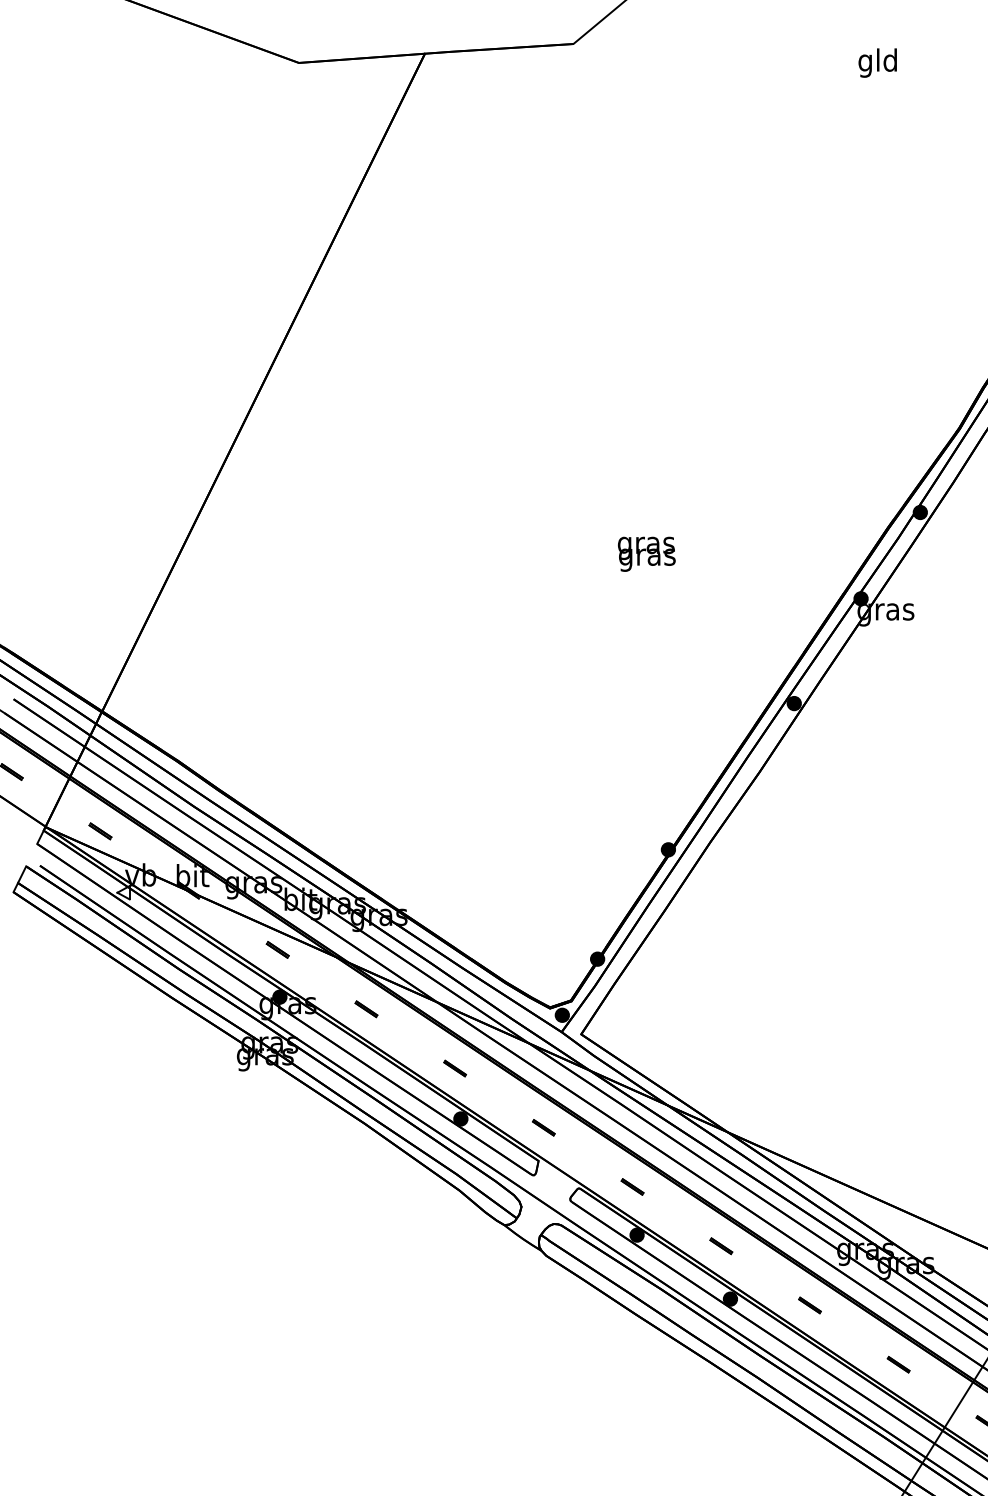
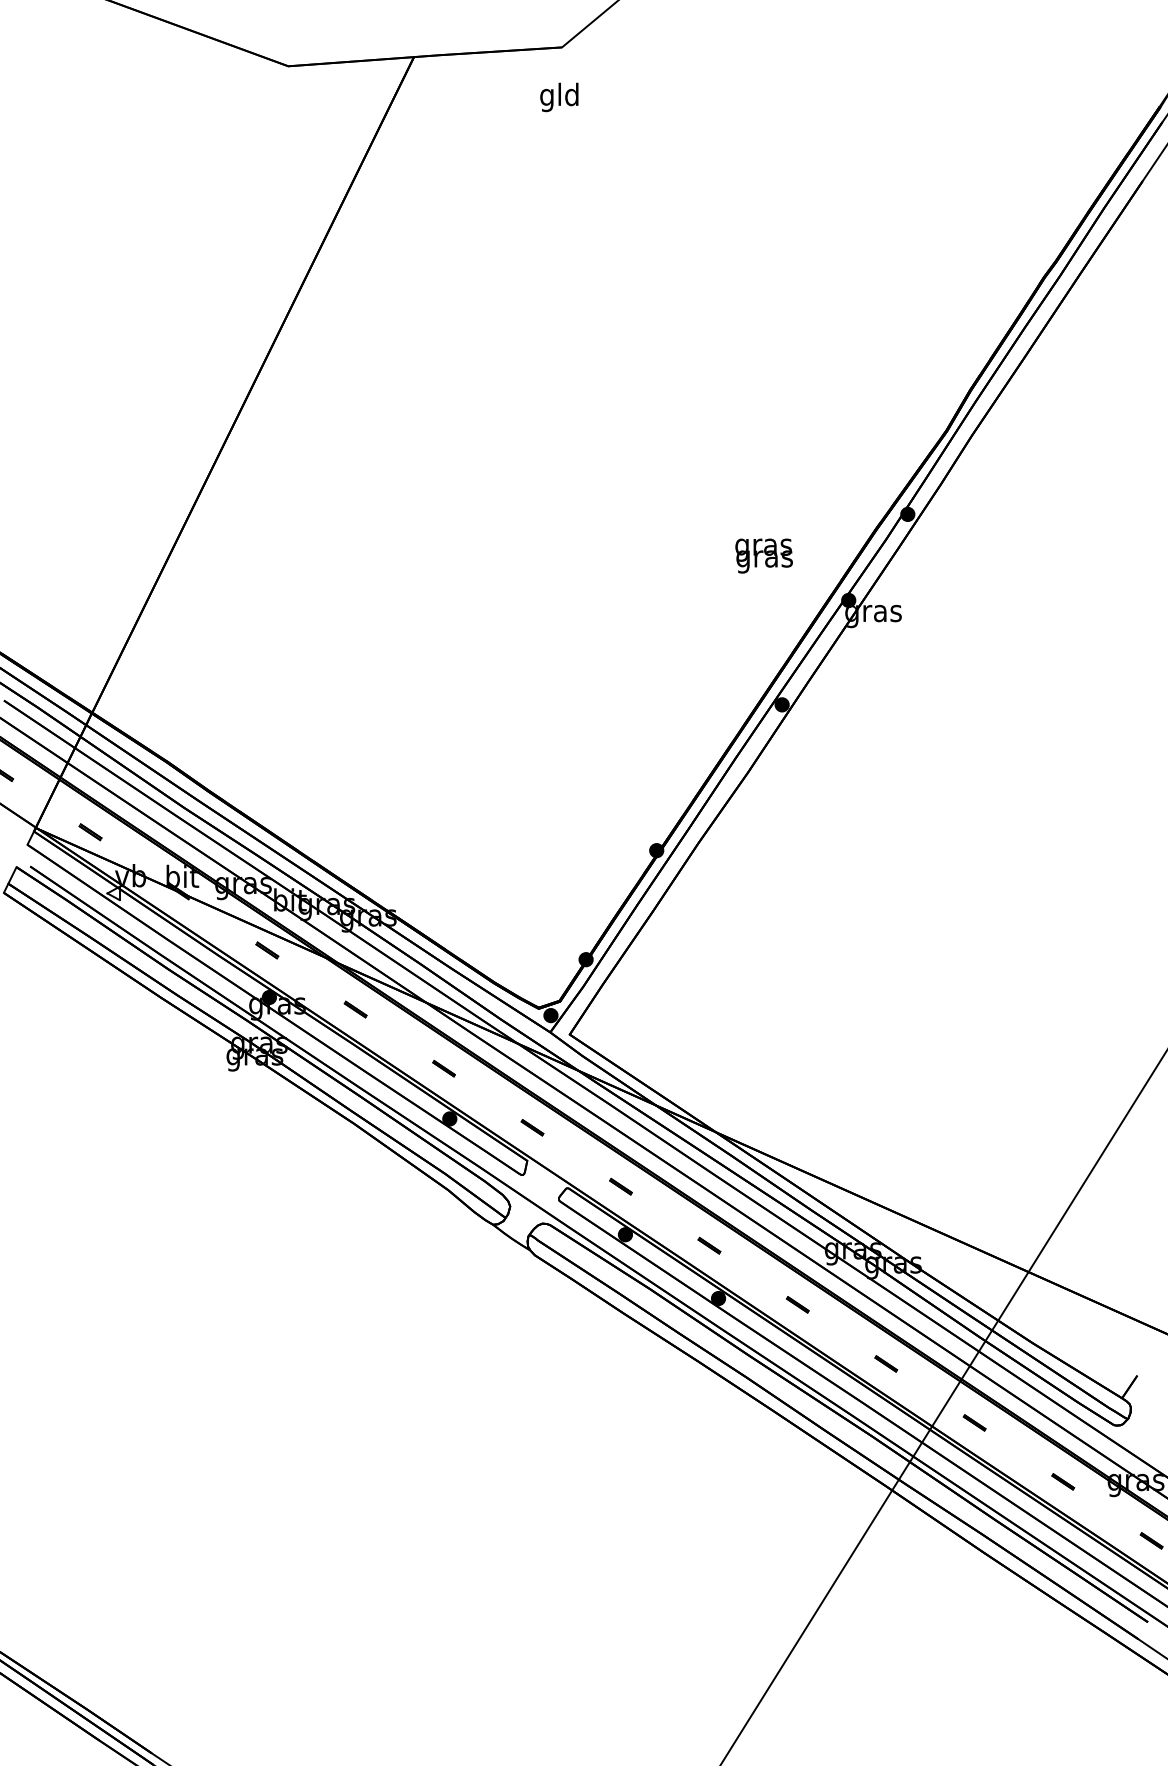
text: (877, 63) -> (559, 97), moved
text: (646, 553) -> (763, 555), moved

